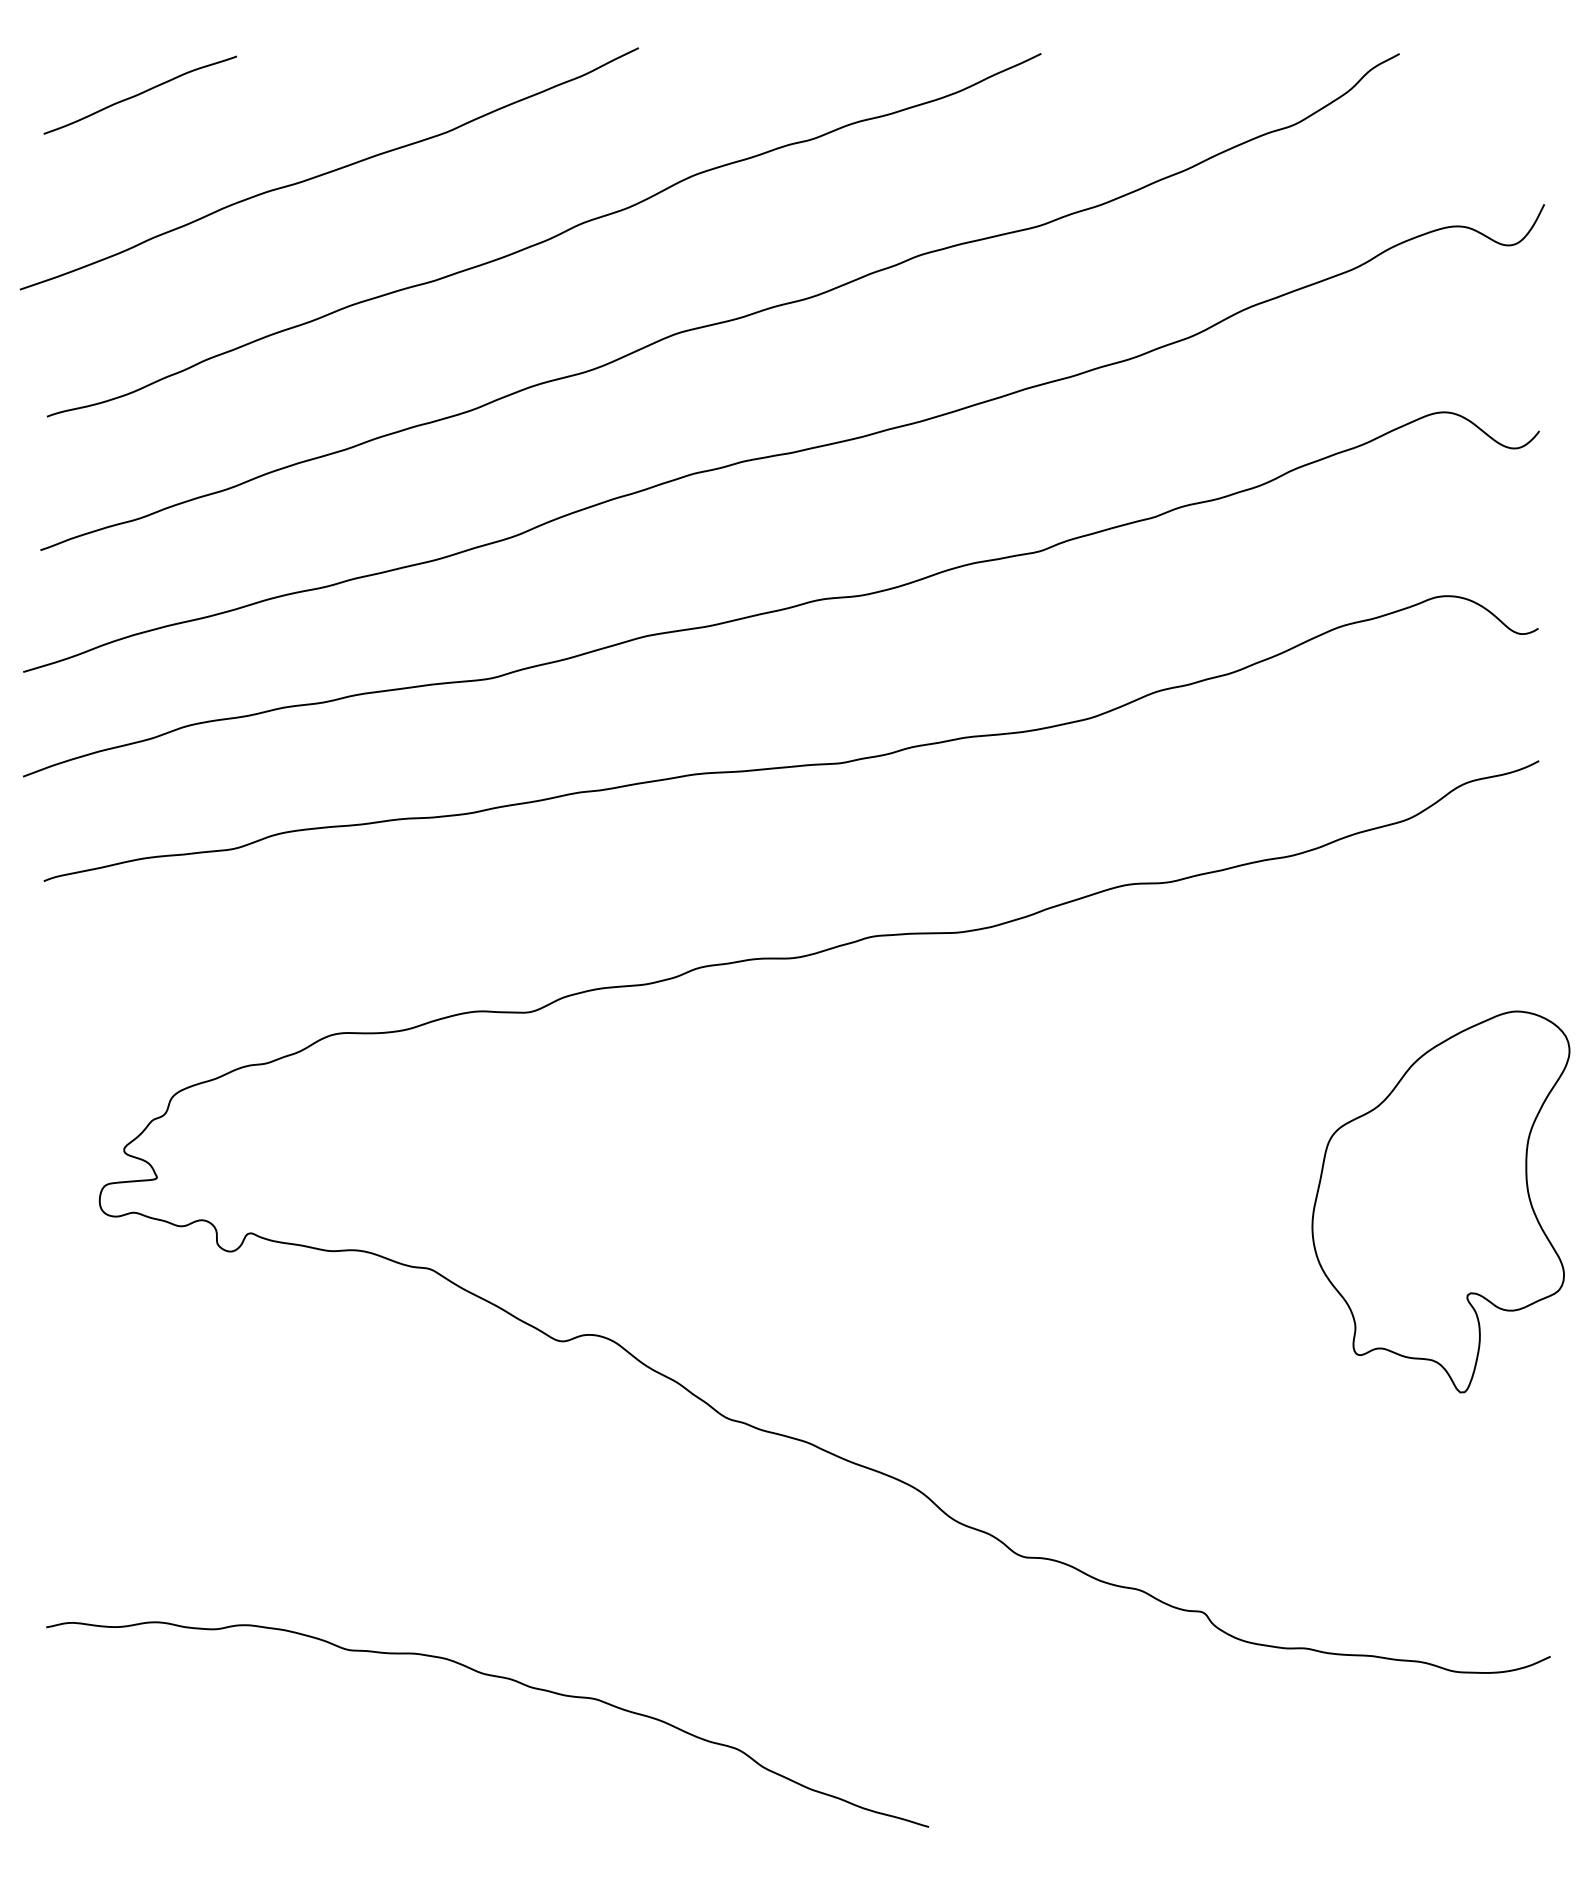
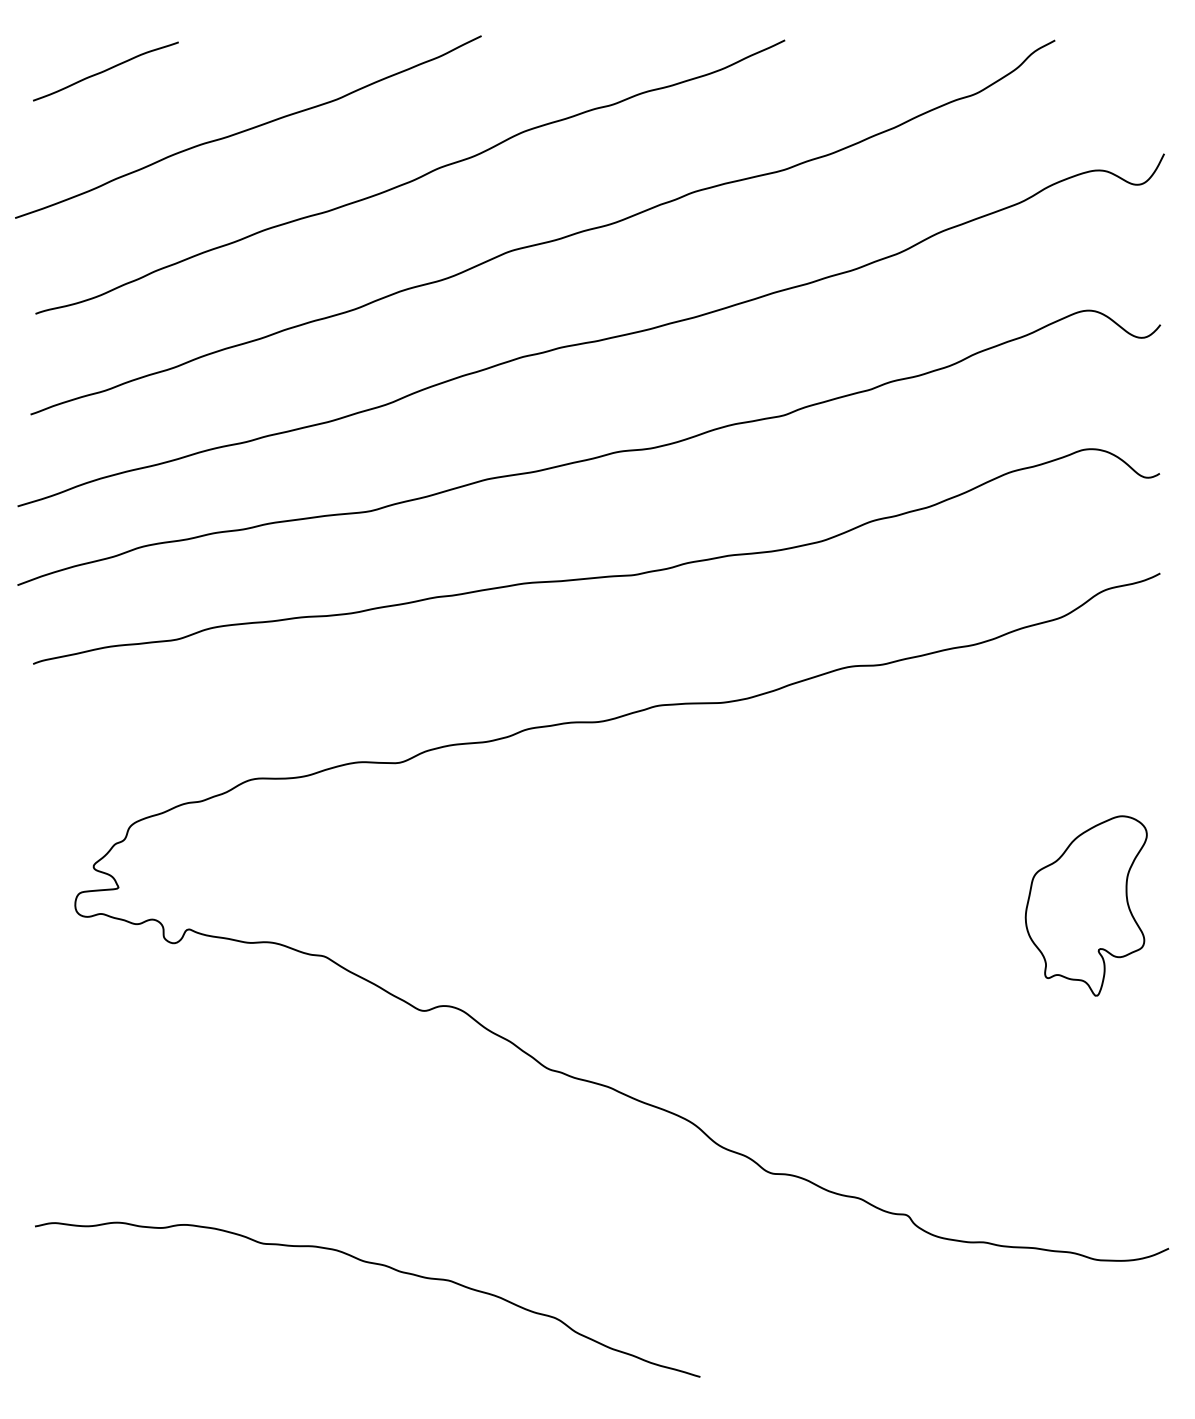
part: (1440, 1202) -> (1085, 906), size x0.62

